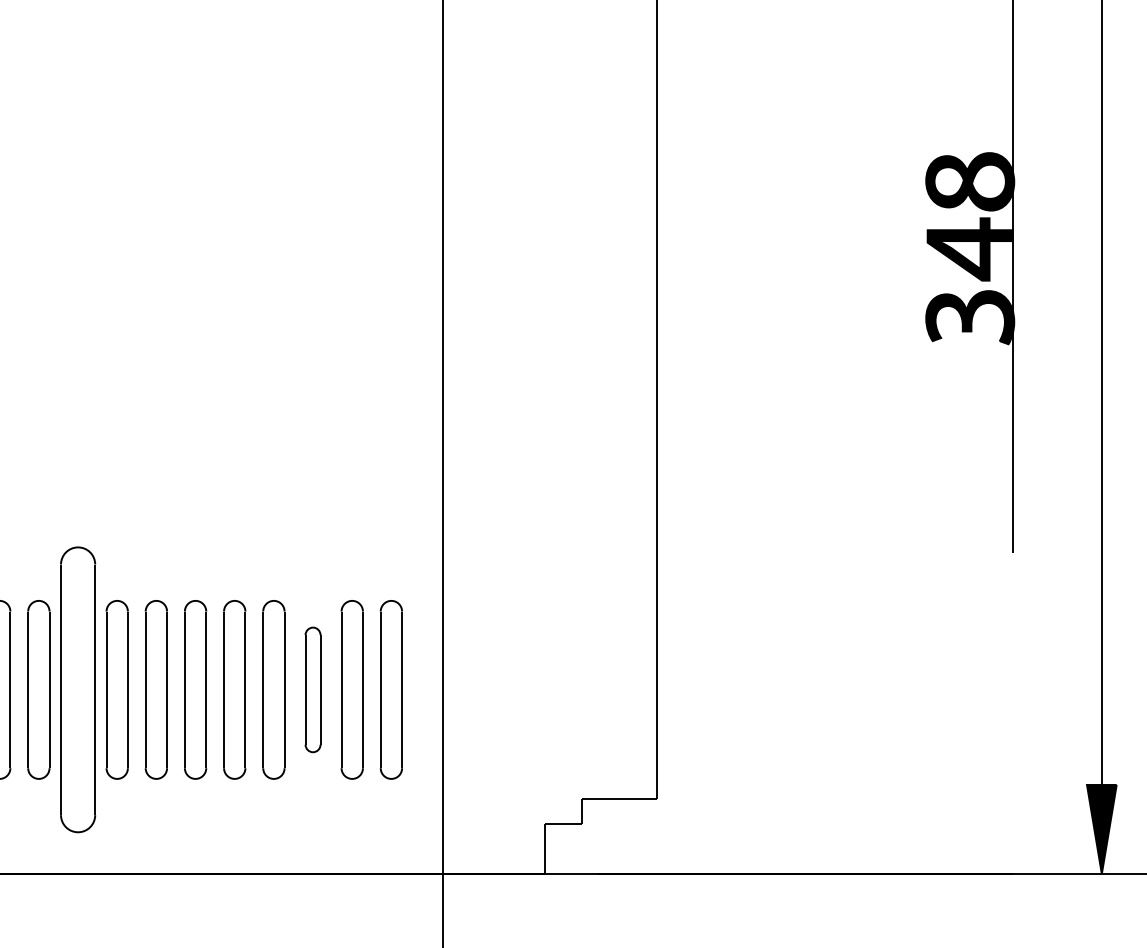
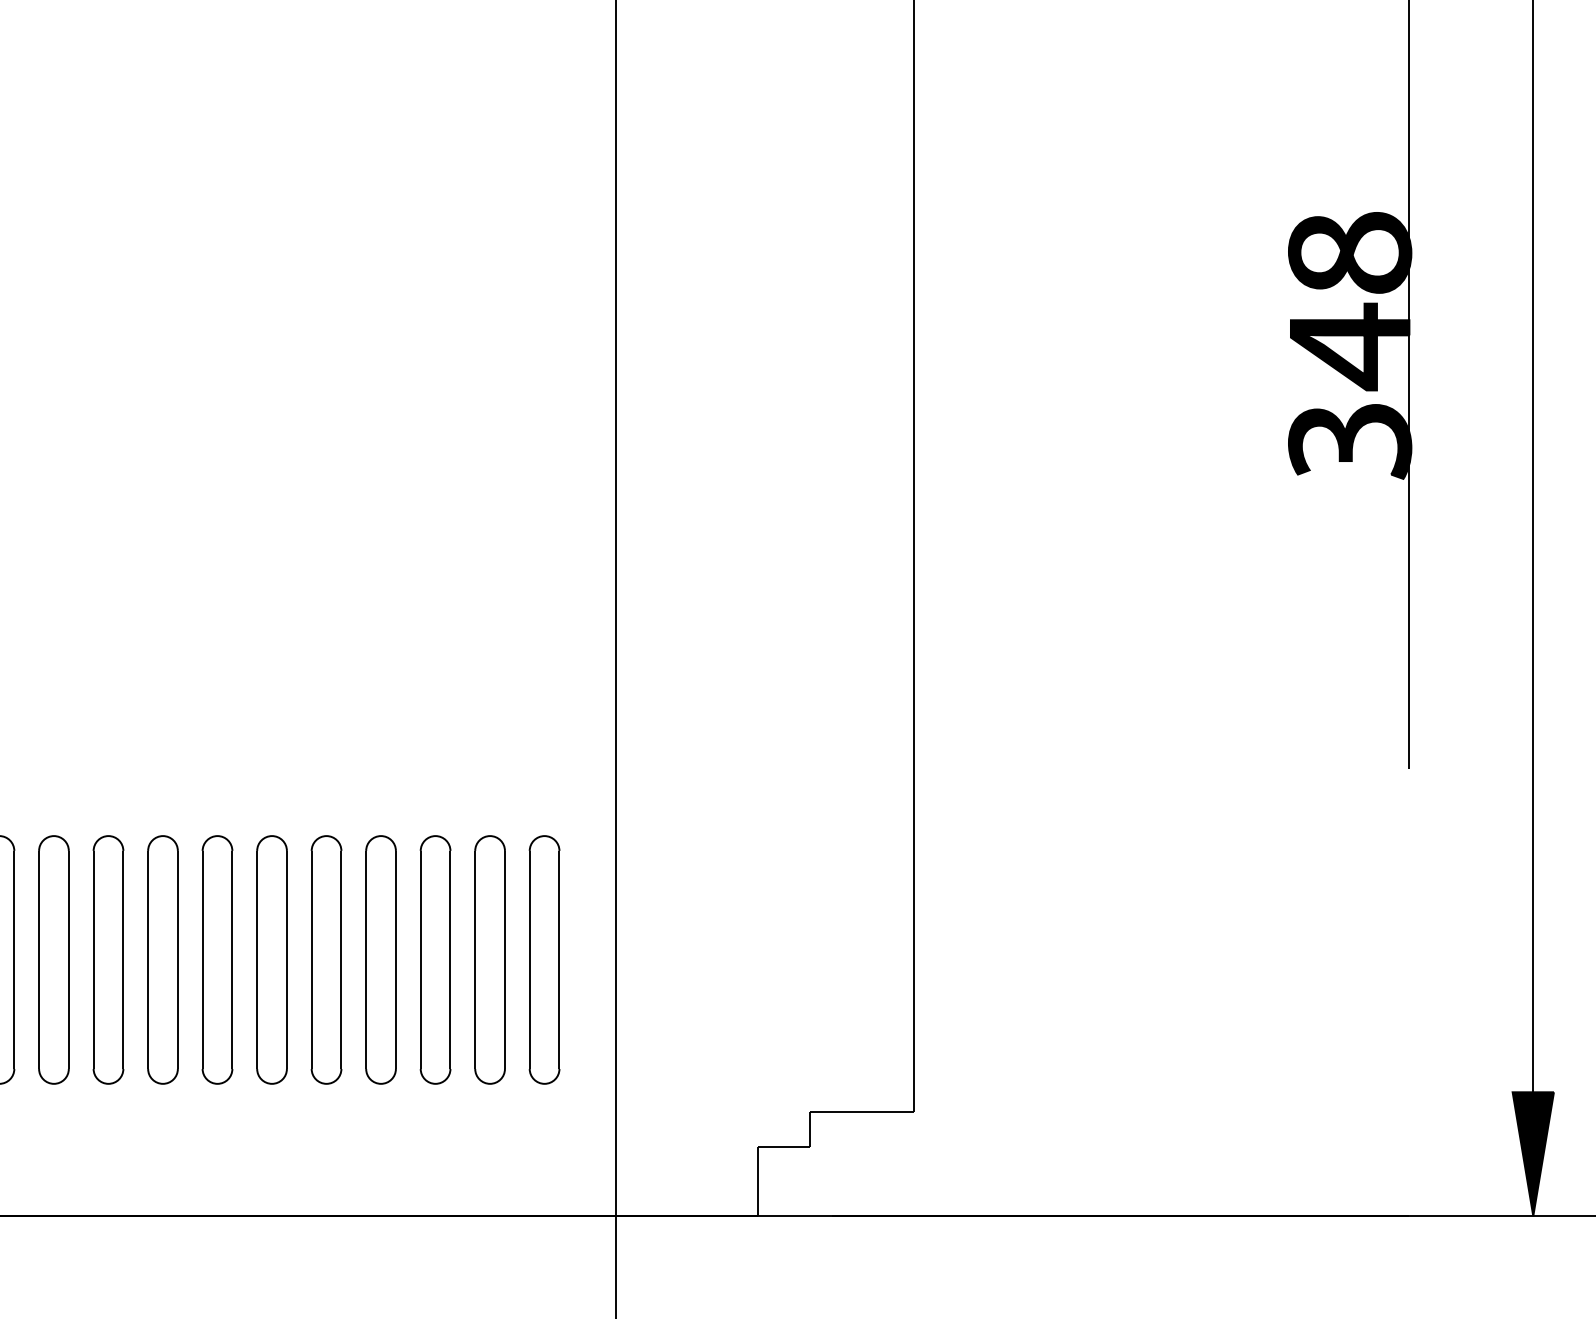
part: (77, 689) -> (107, 959), size x0.62
part: (312, 689) -> (434, 959), size x1.43

